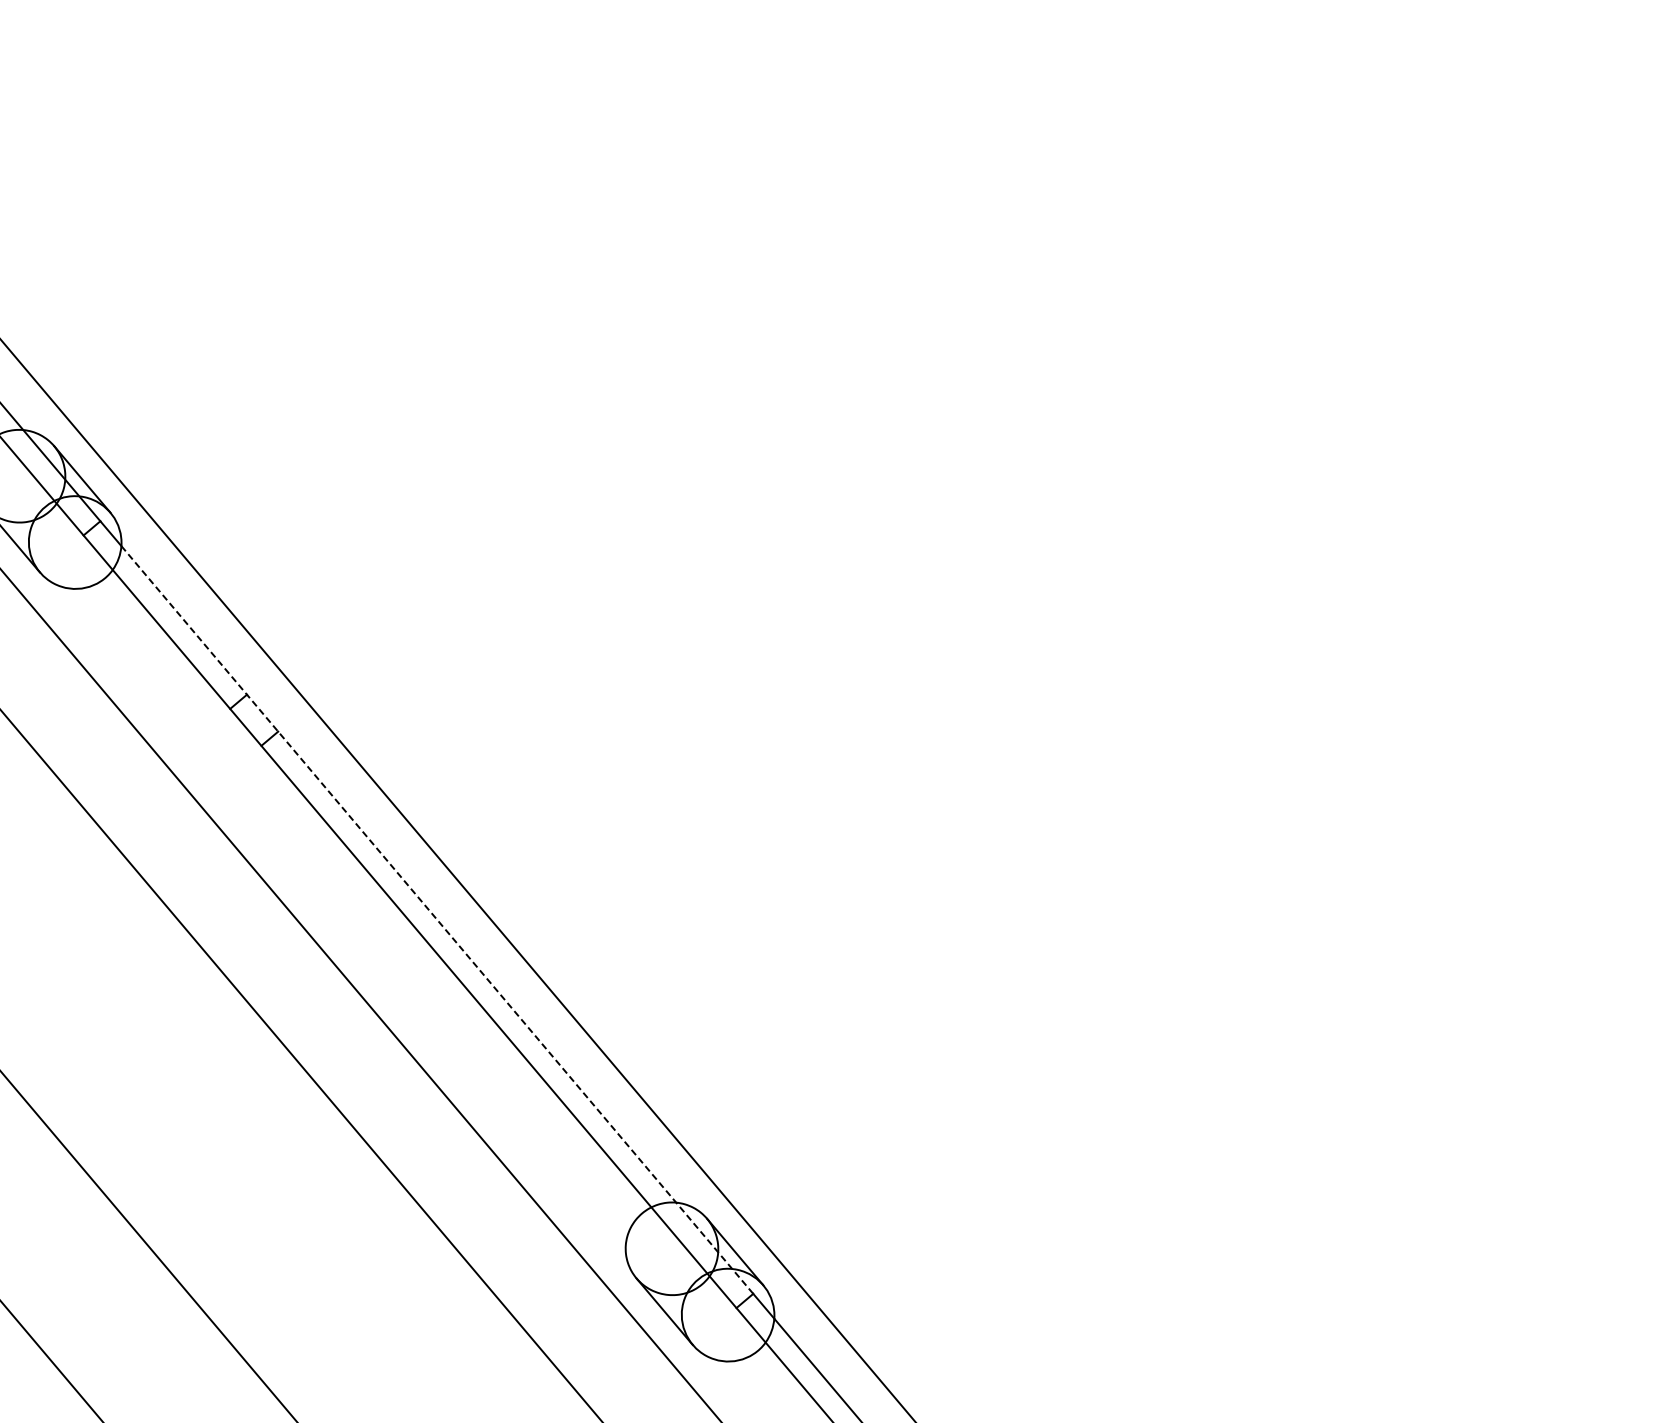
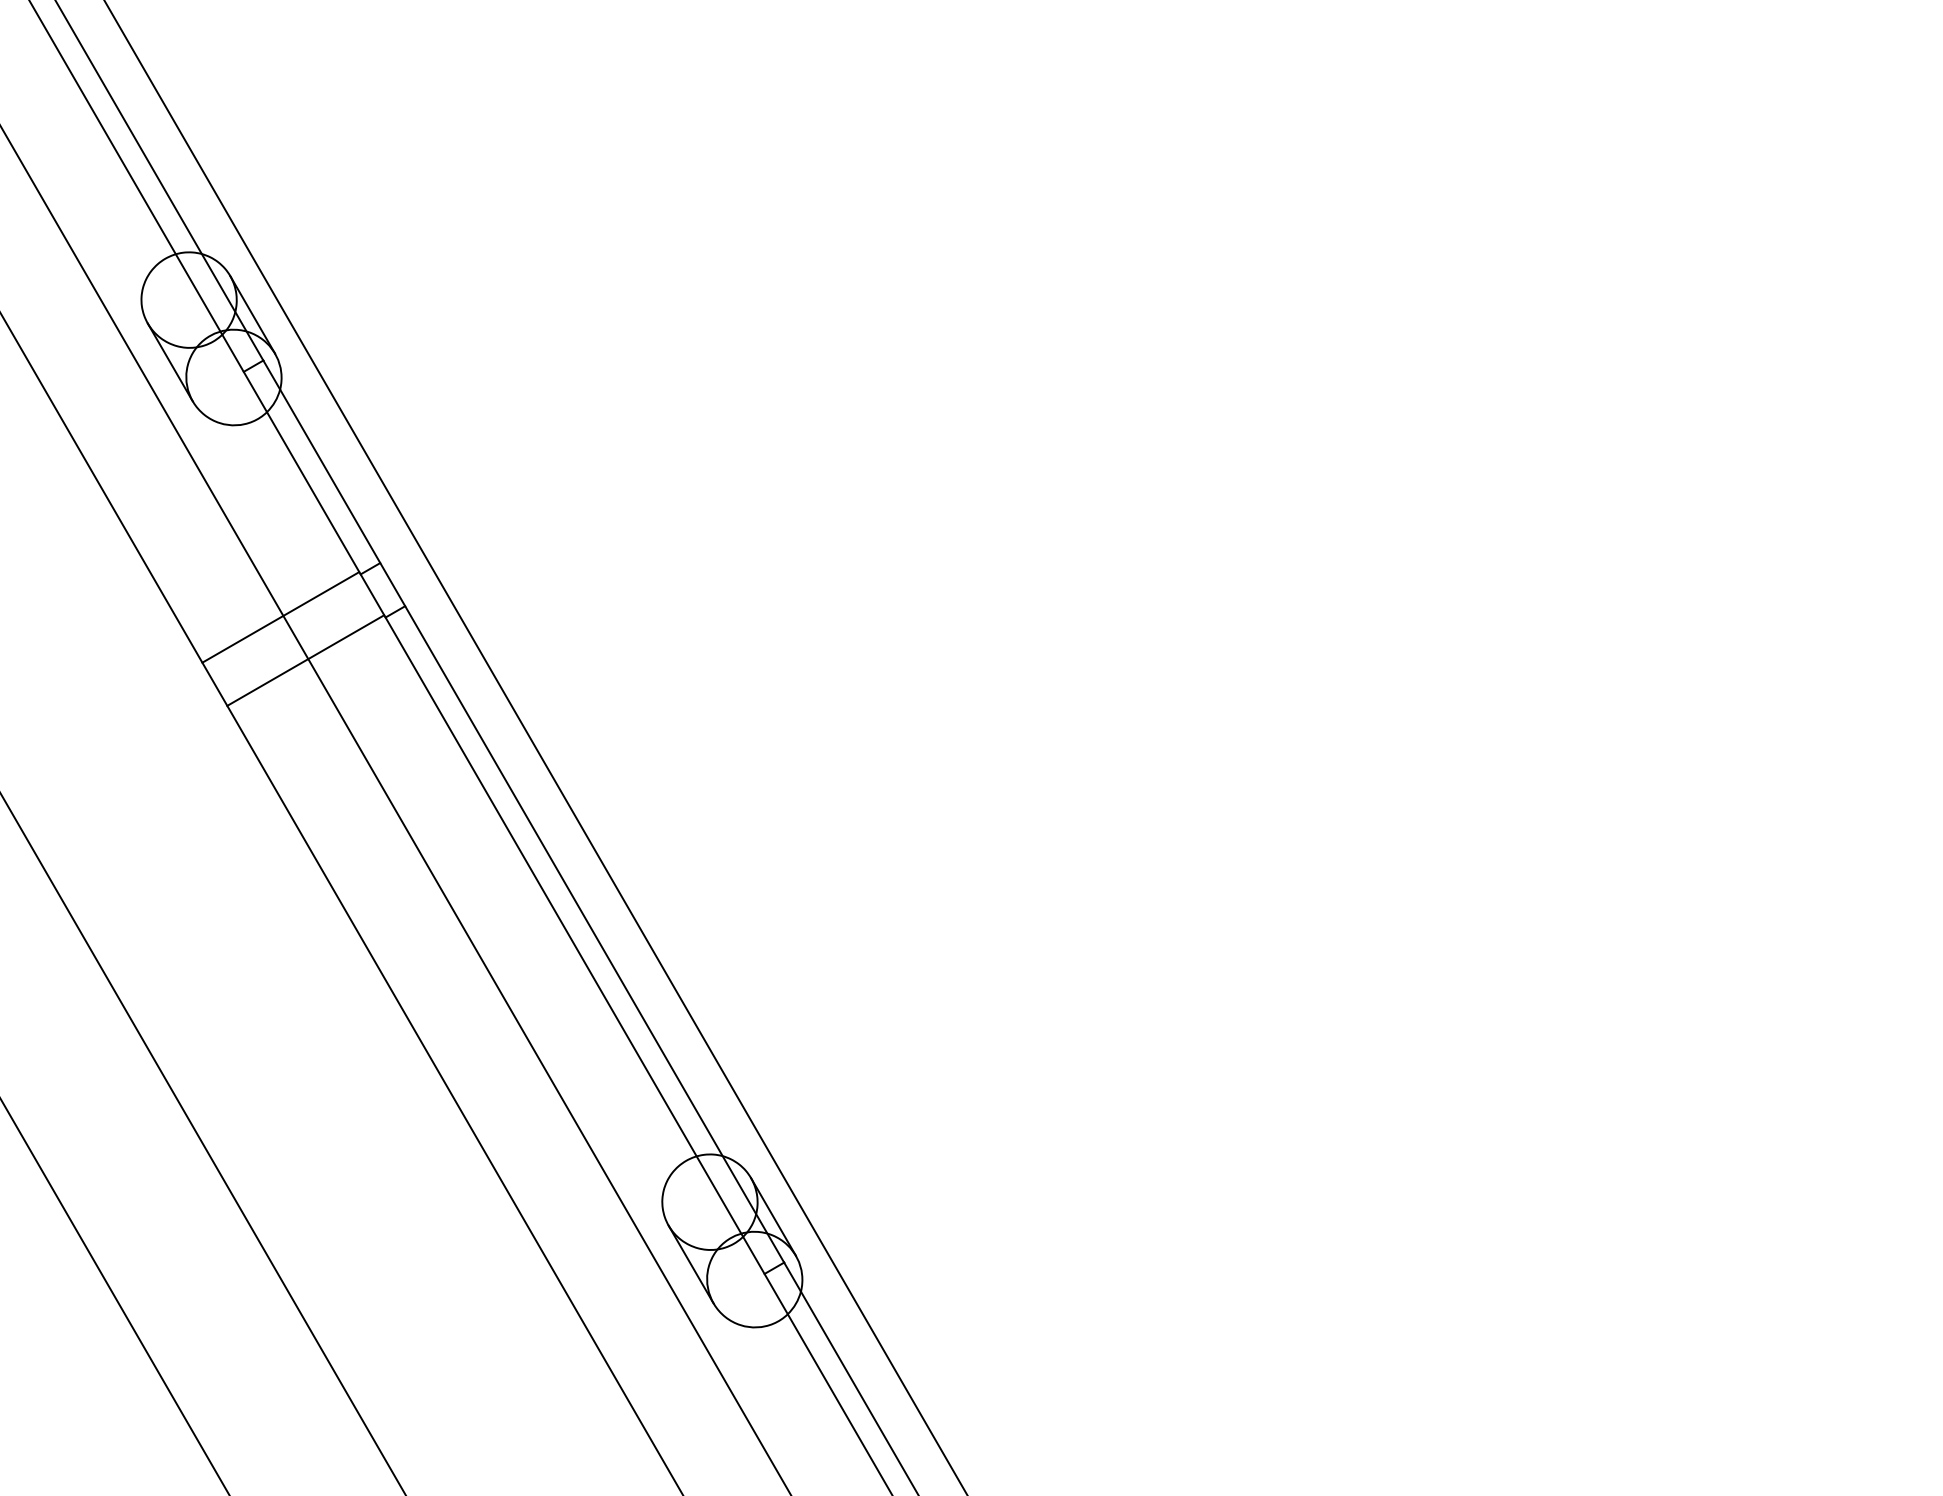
line: (160, 763) -> (280, 617), added
line: (192, 800) -> (305, 660), added
line: (437, 920) -> (532, 826), dashed -> solid

